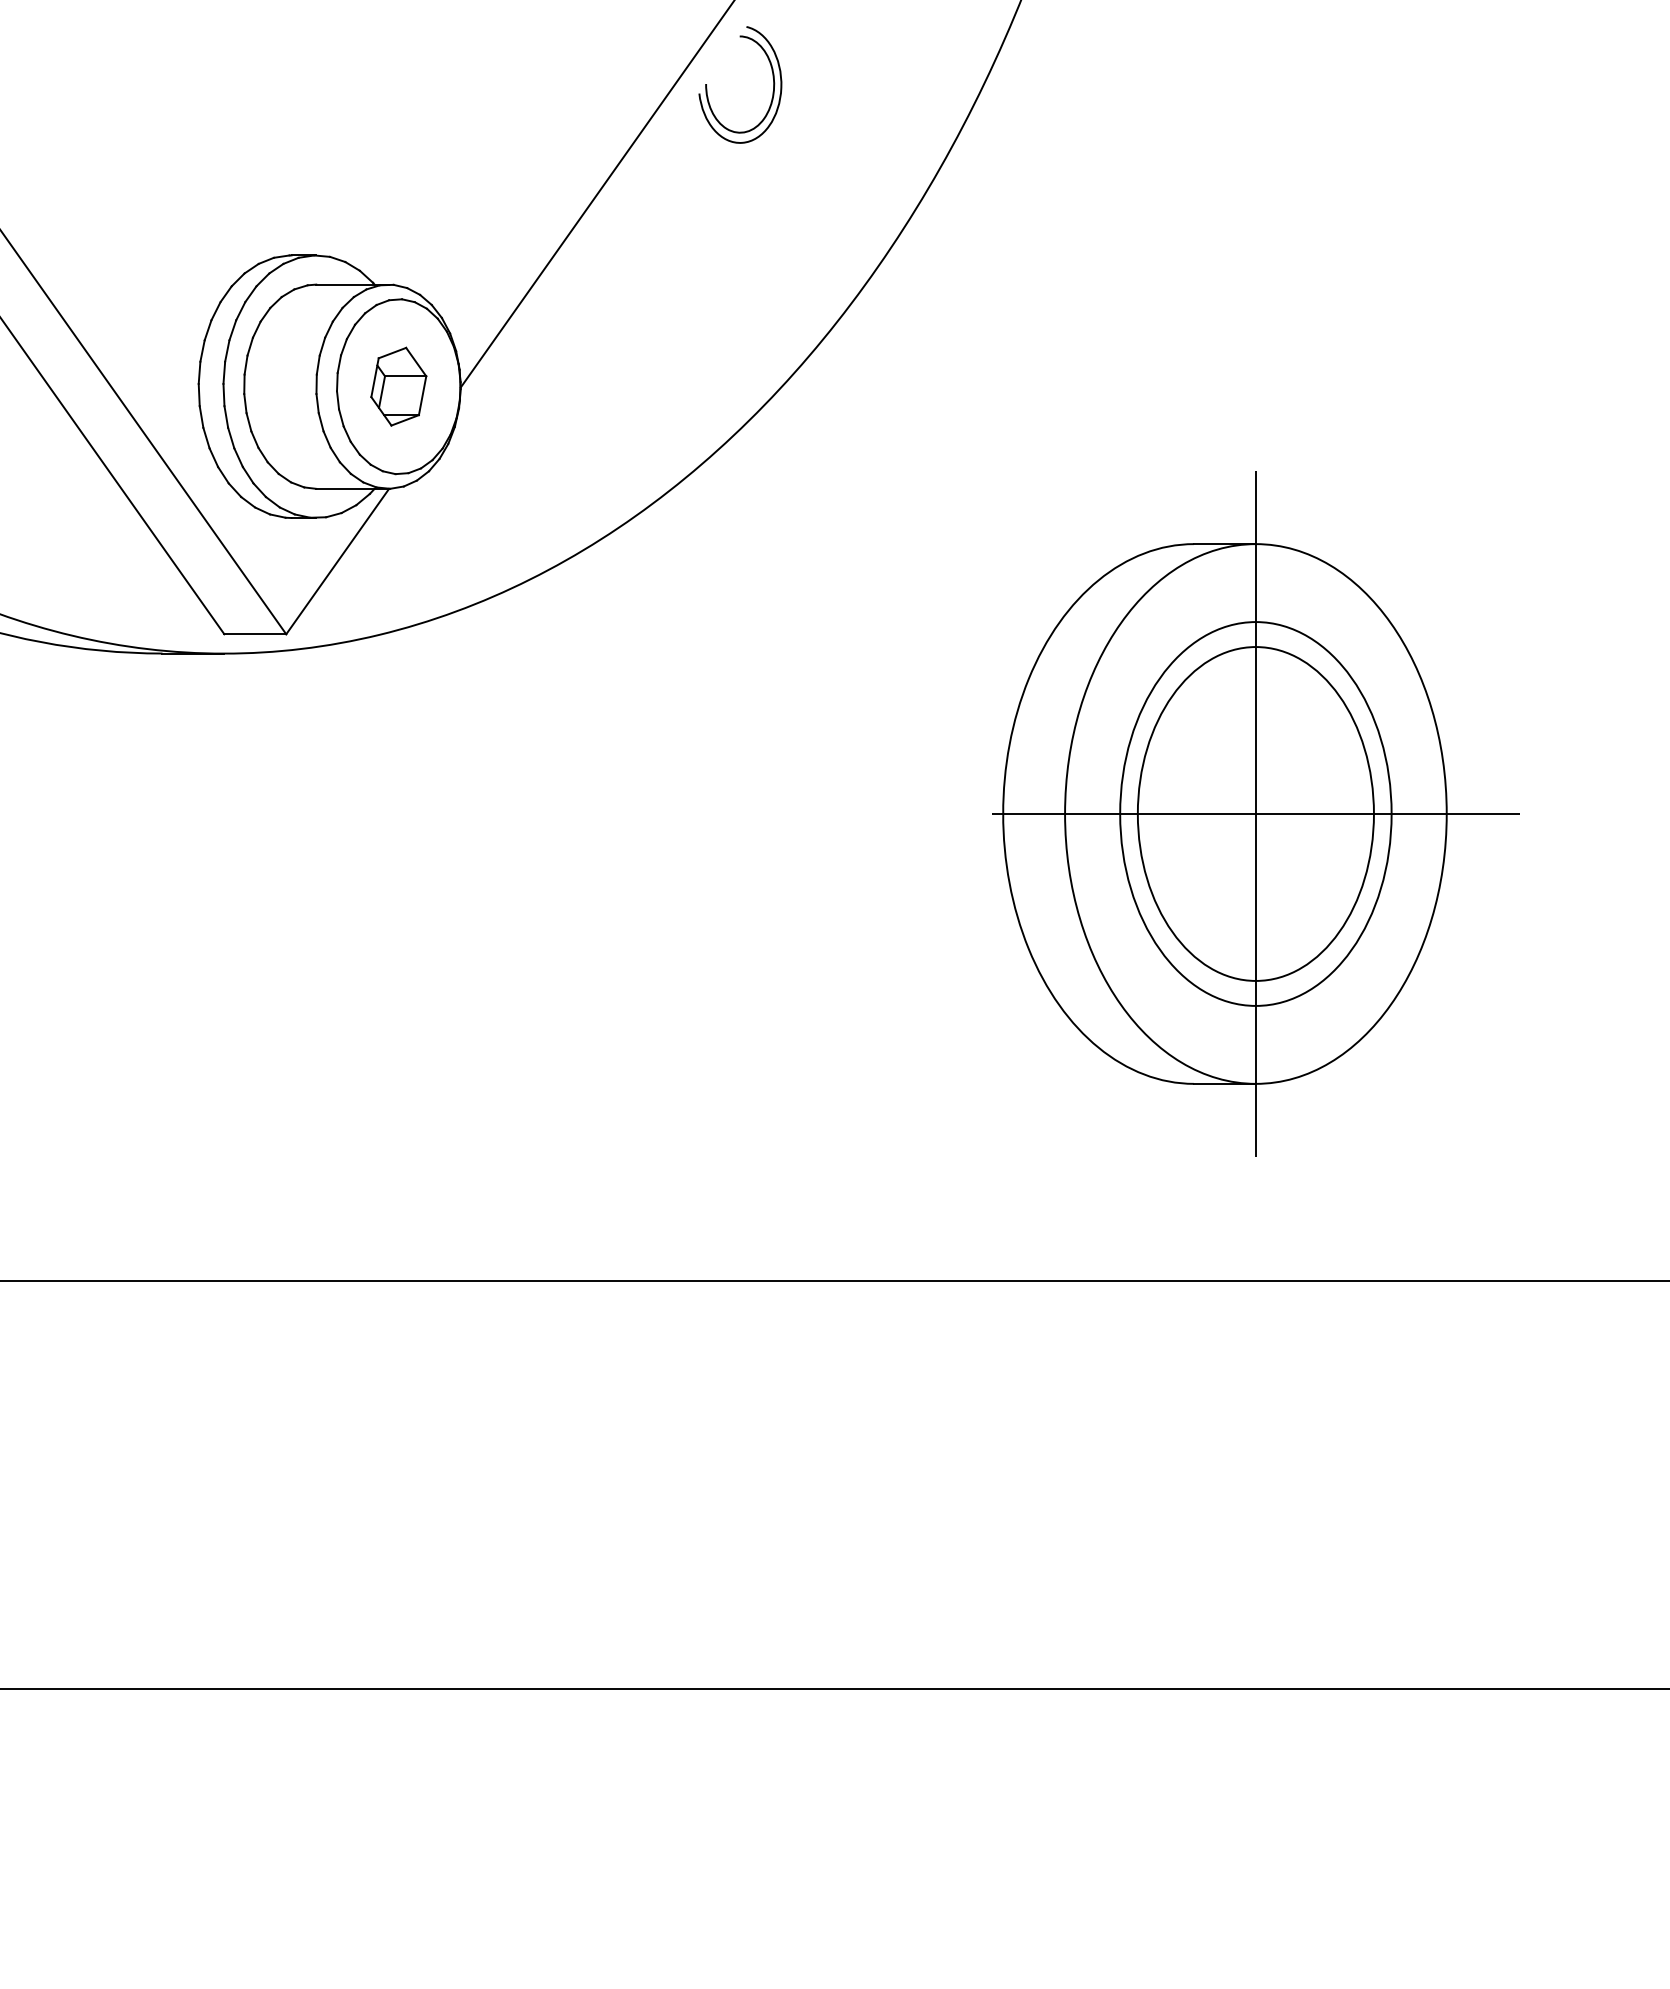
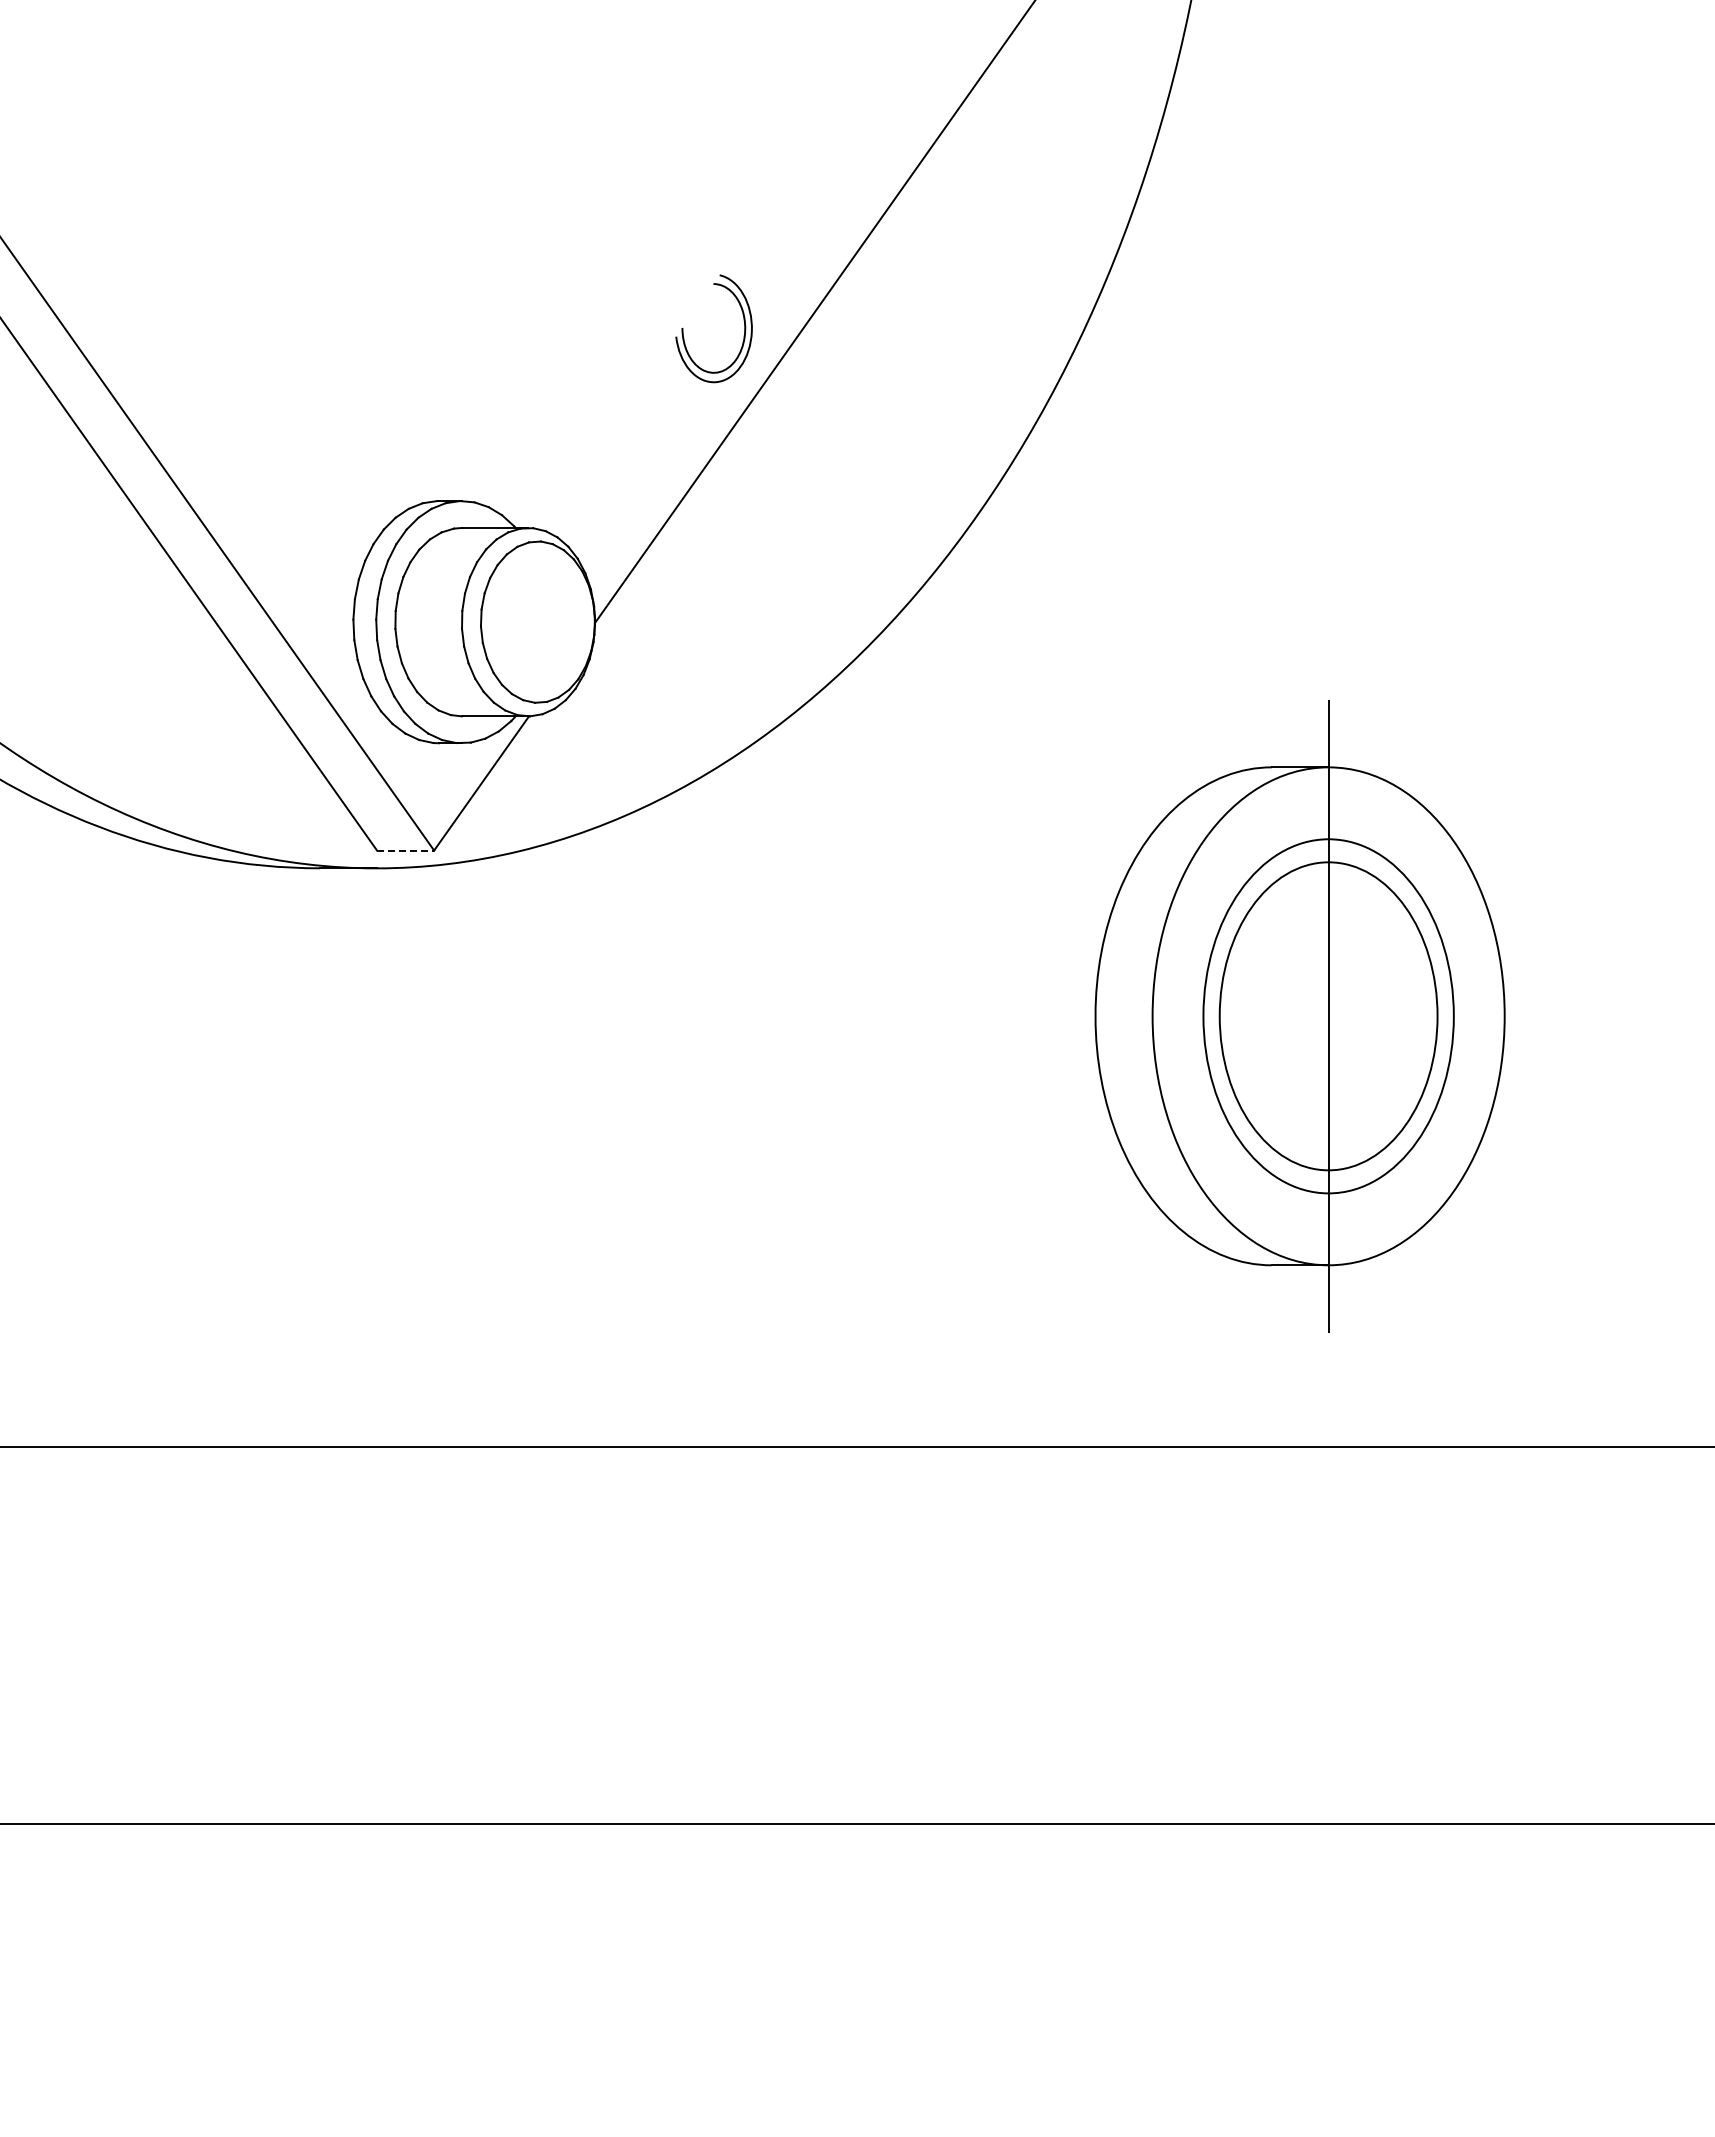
part: (707, 84) -> (683, 328), moved
part: (398, 387) -> (537, 622), removed
line: (255, 634) -> (405, 850), solid -> dashed
line: (1255, 814) -> (1328, 1016), removed

